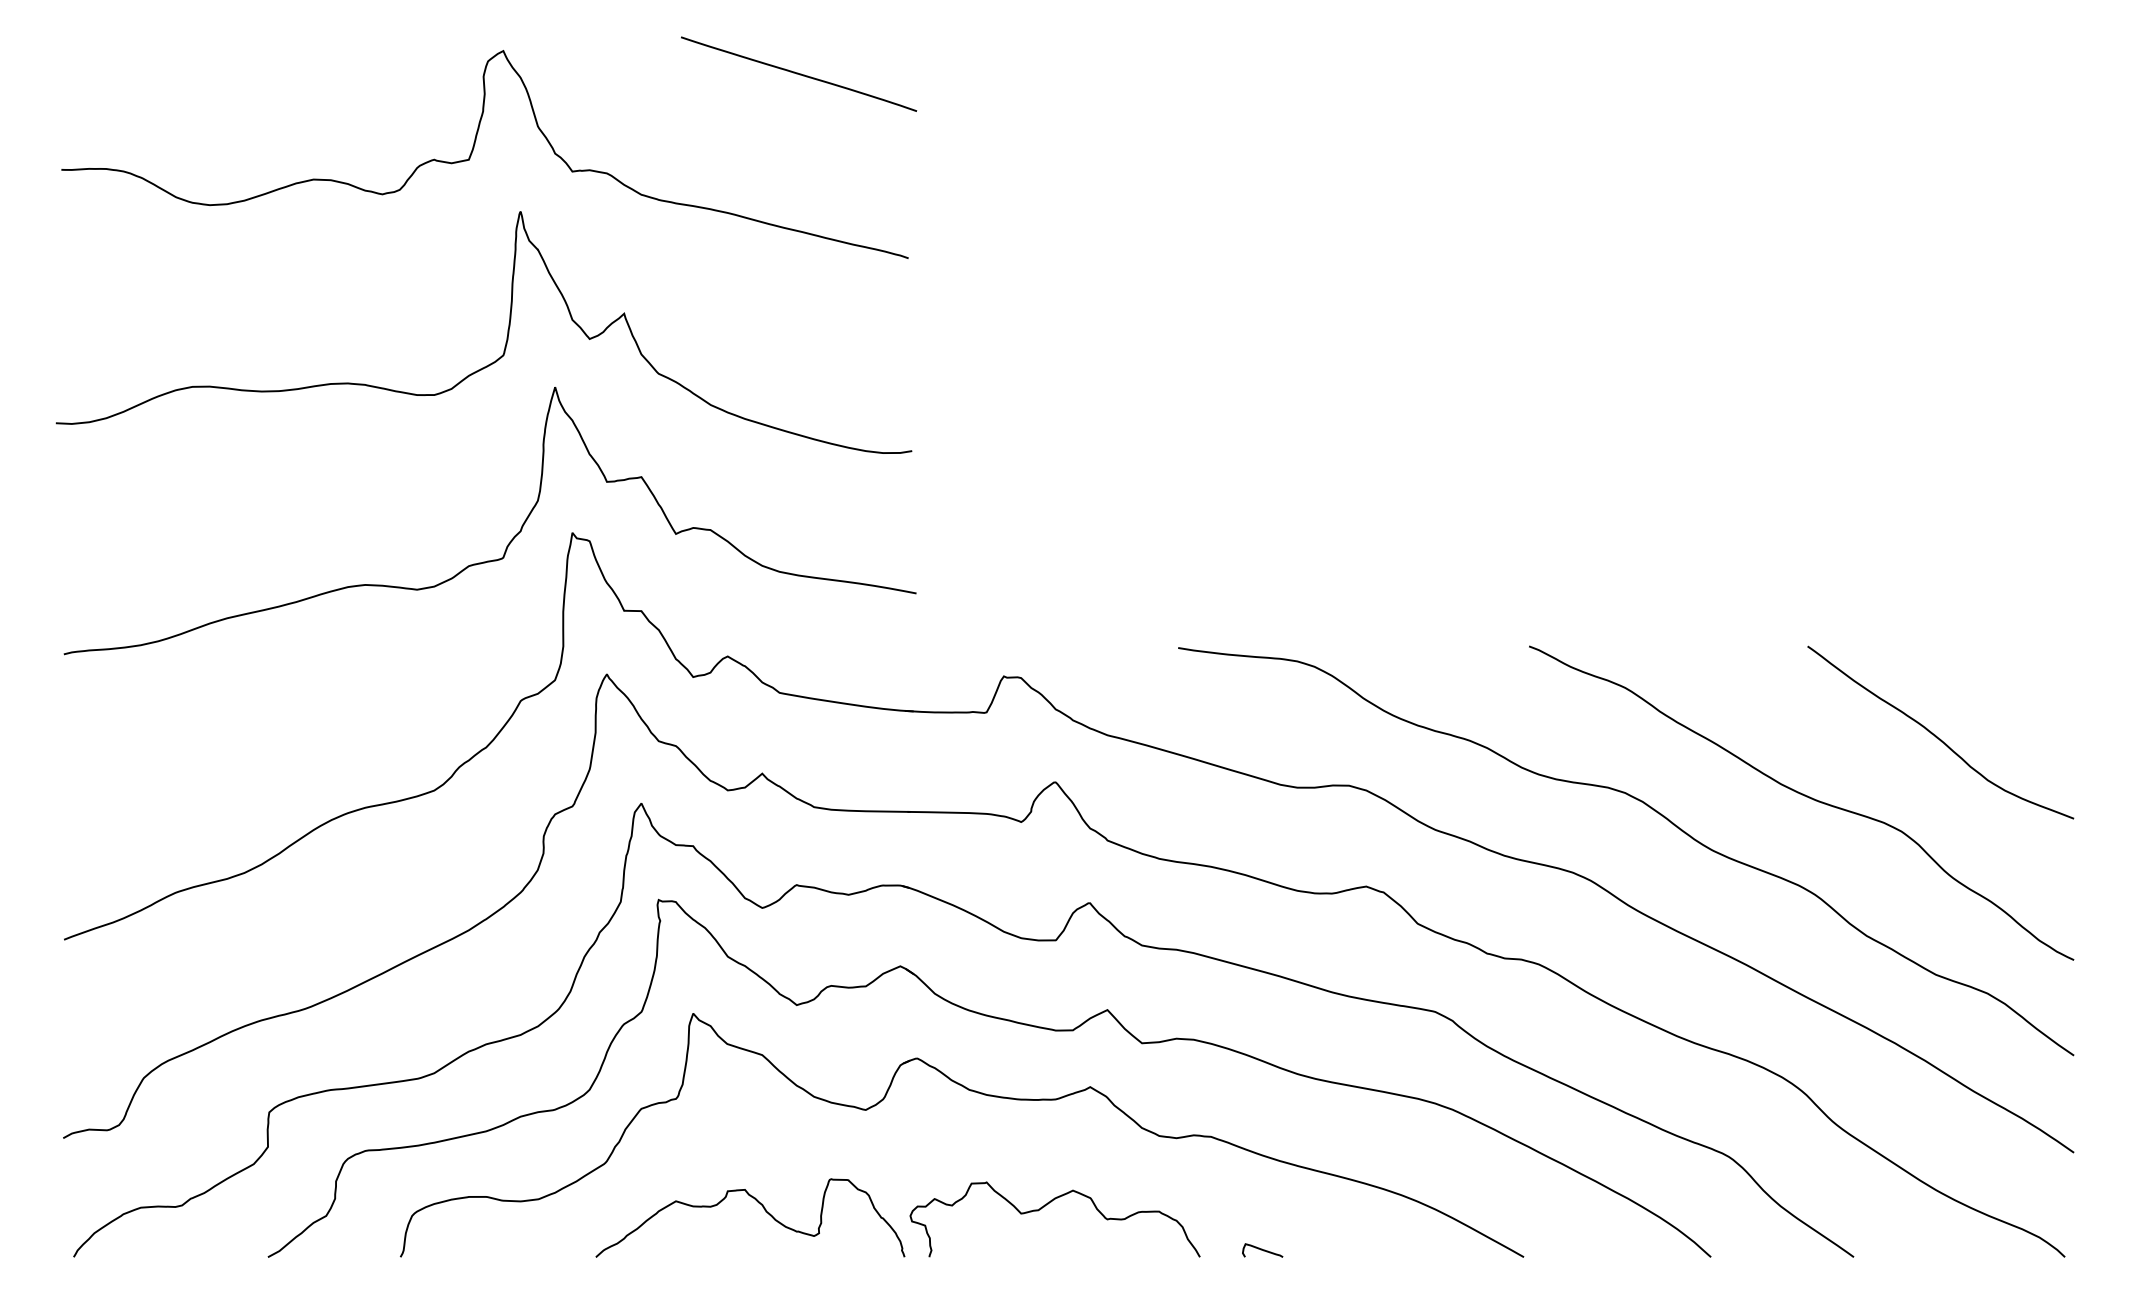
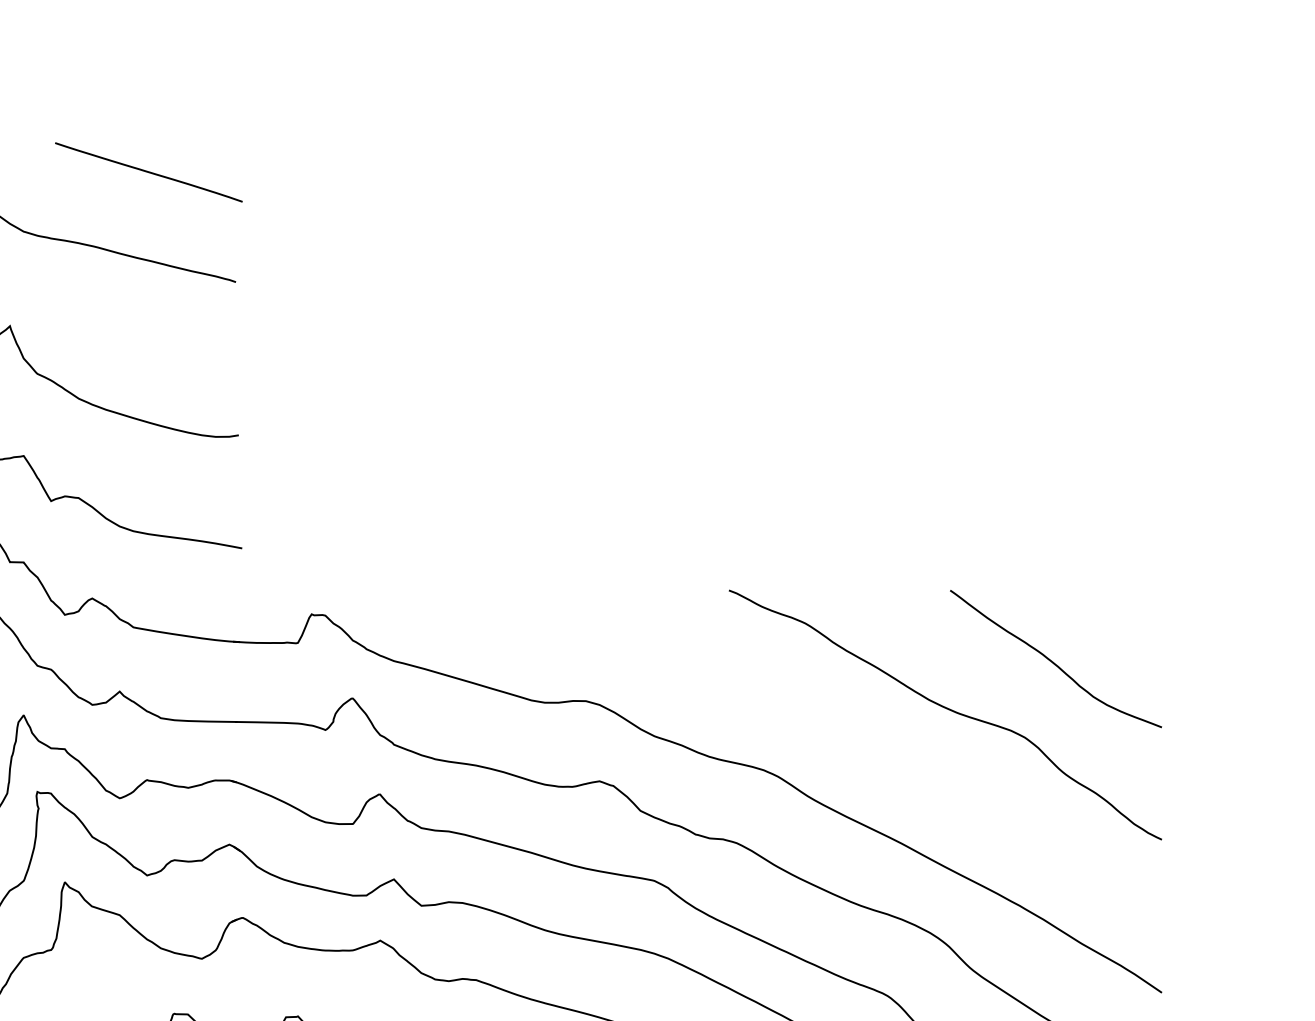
curve: (799, 73) -> (149, 171), moved
curve: (1654, 811) -> (828, 721), removed

